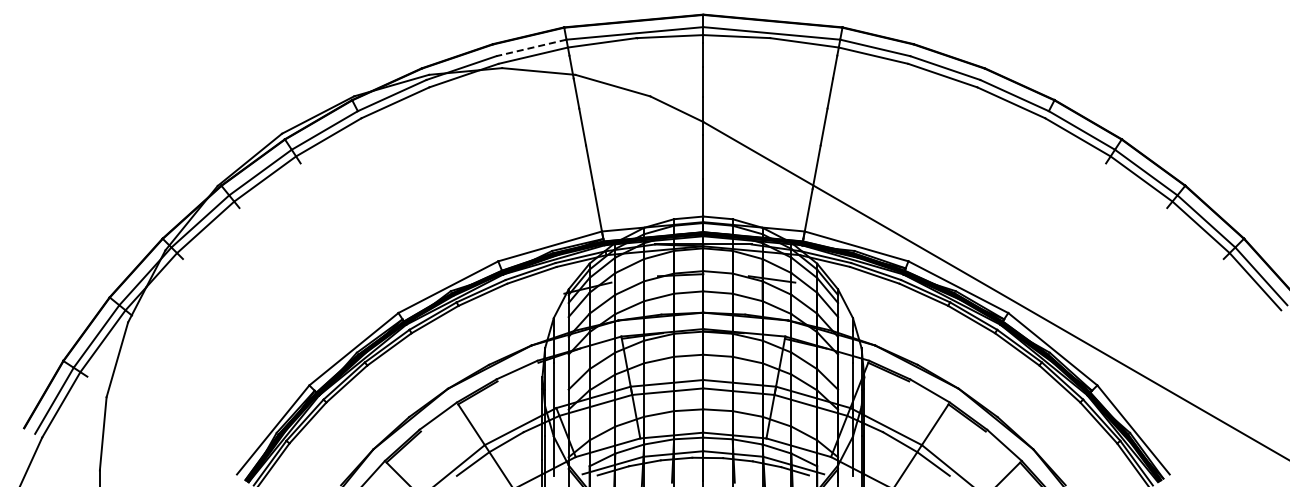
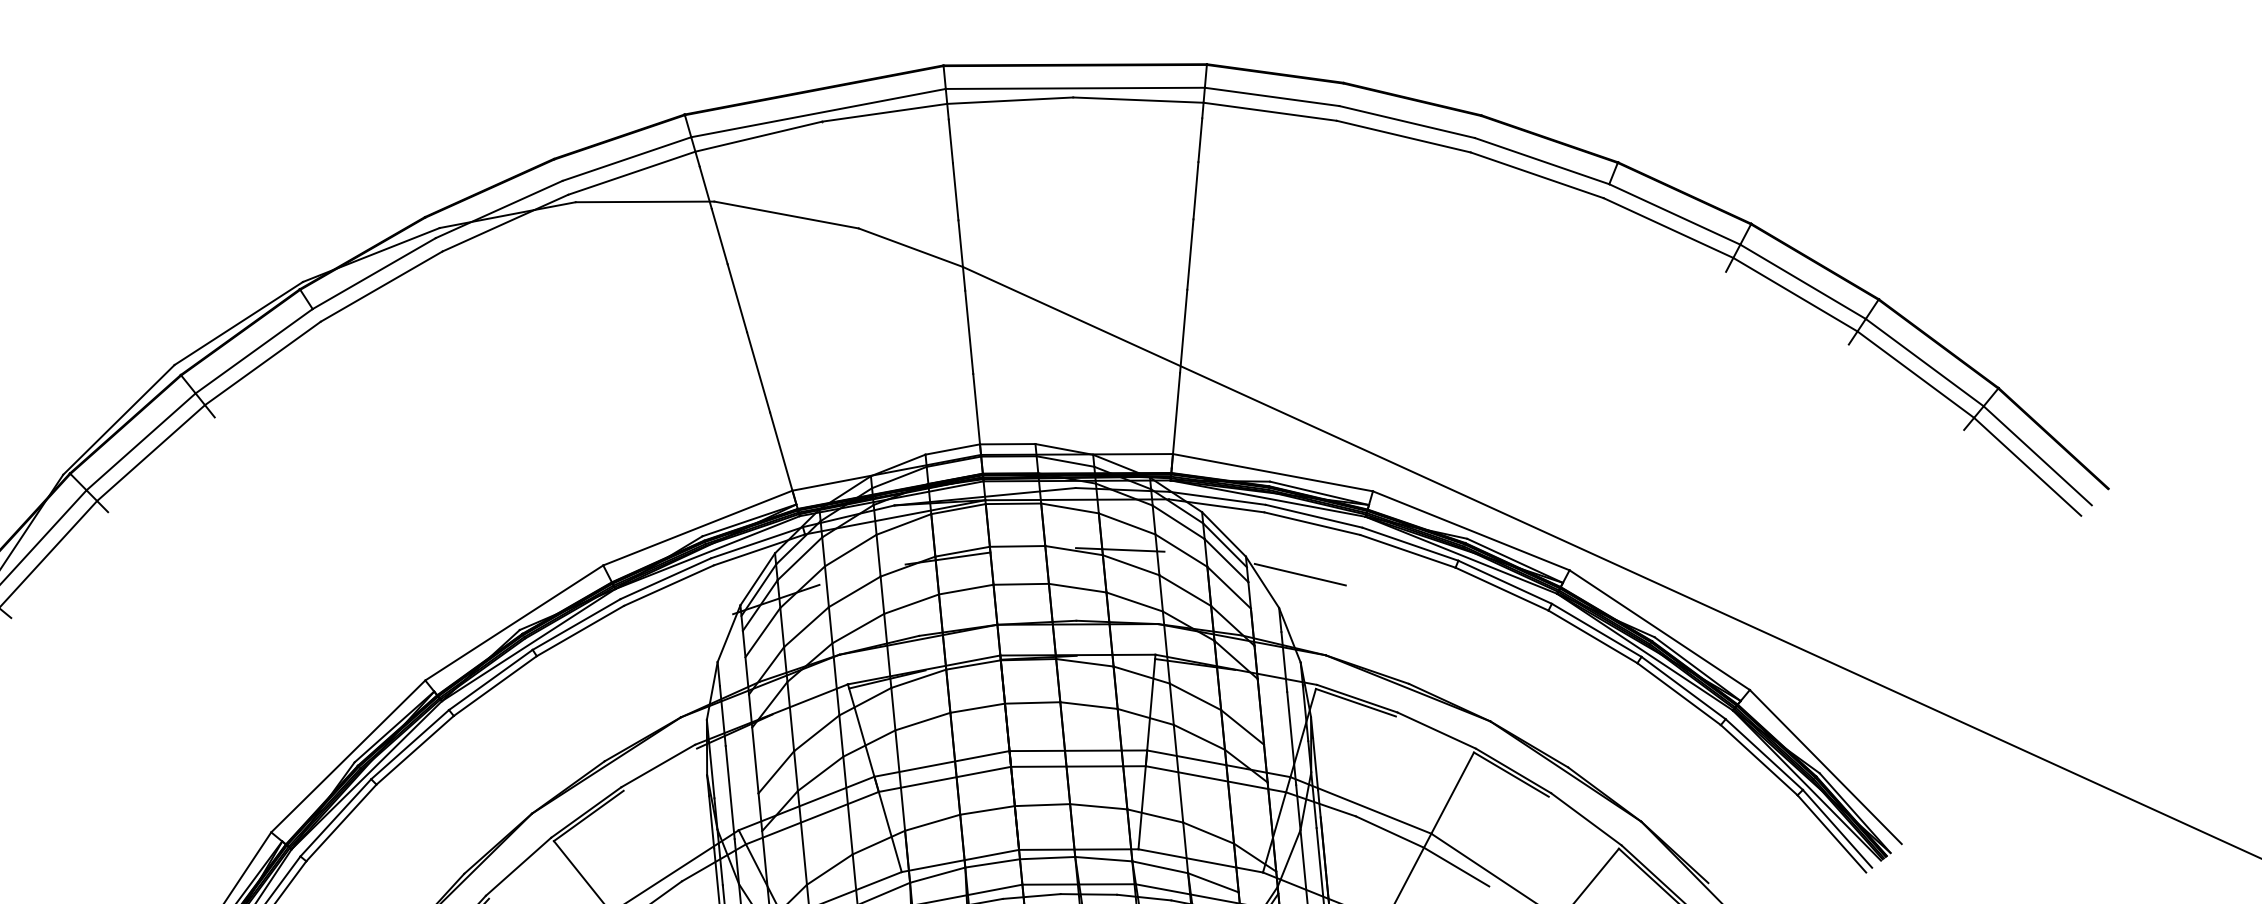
line: (530, 48) -> (625, 160), dashed -> solid
line: (865, 301) -> (1299, 574), added

